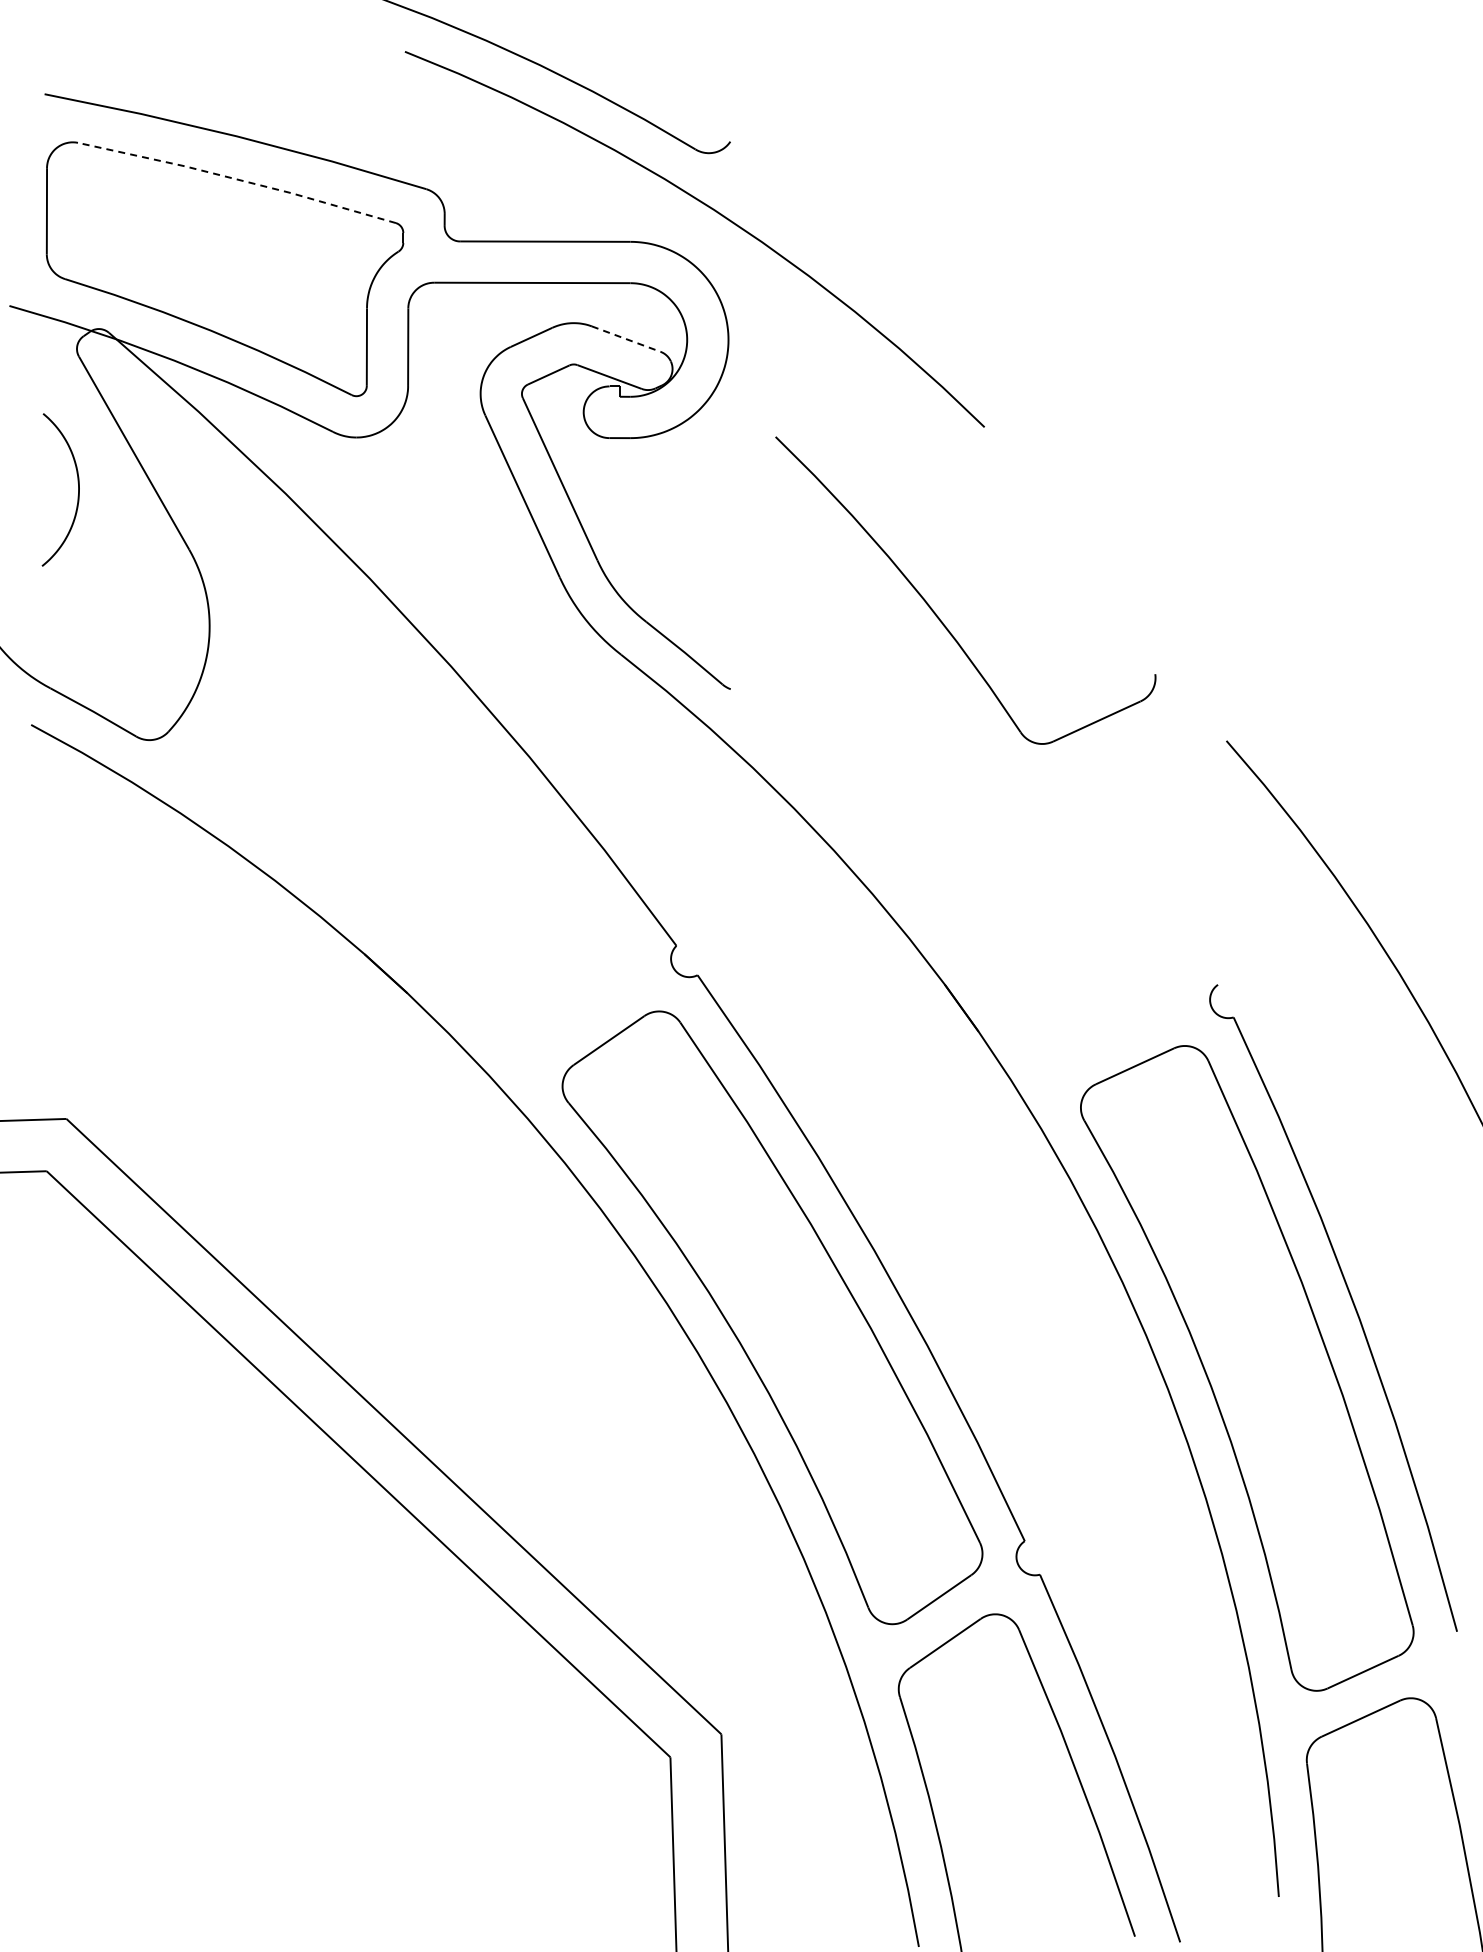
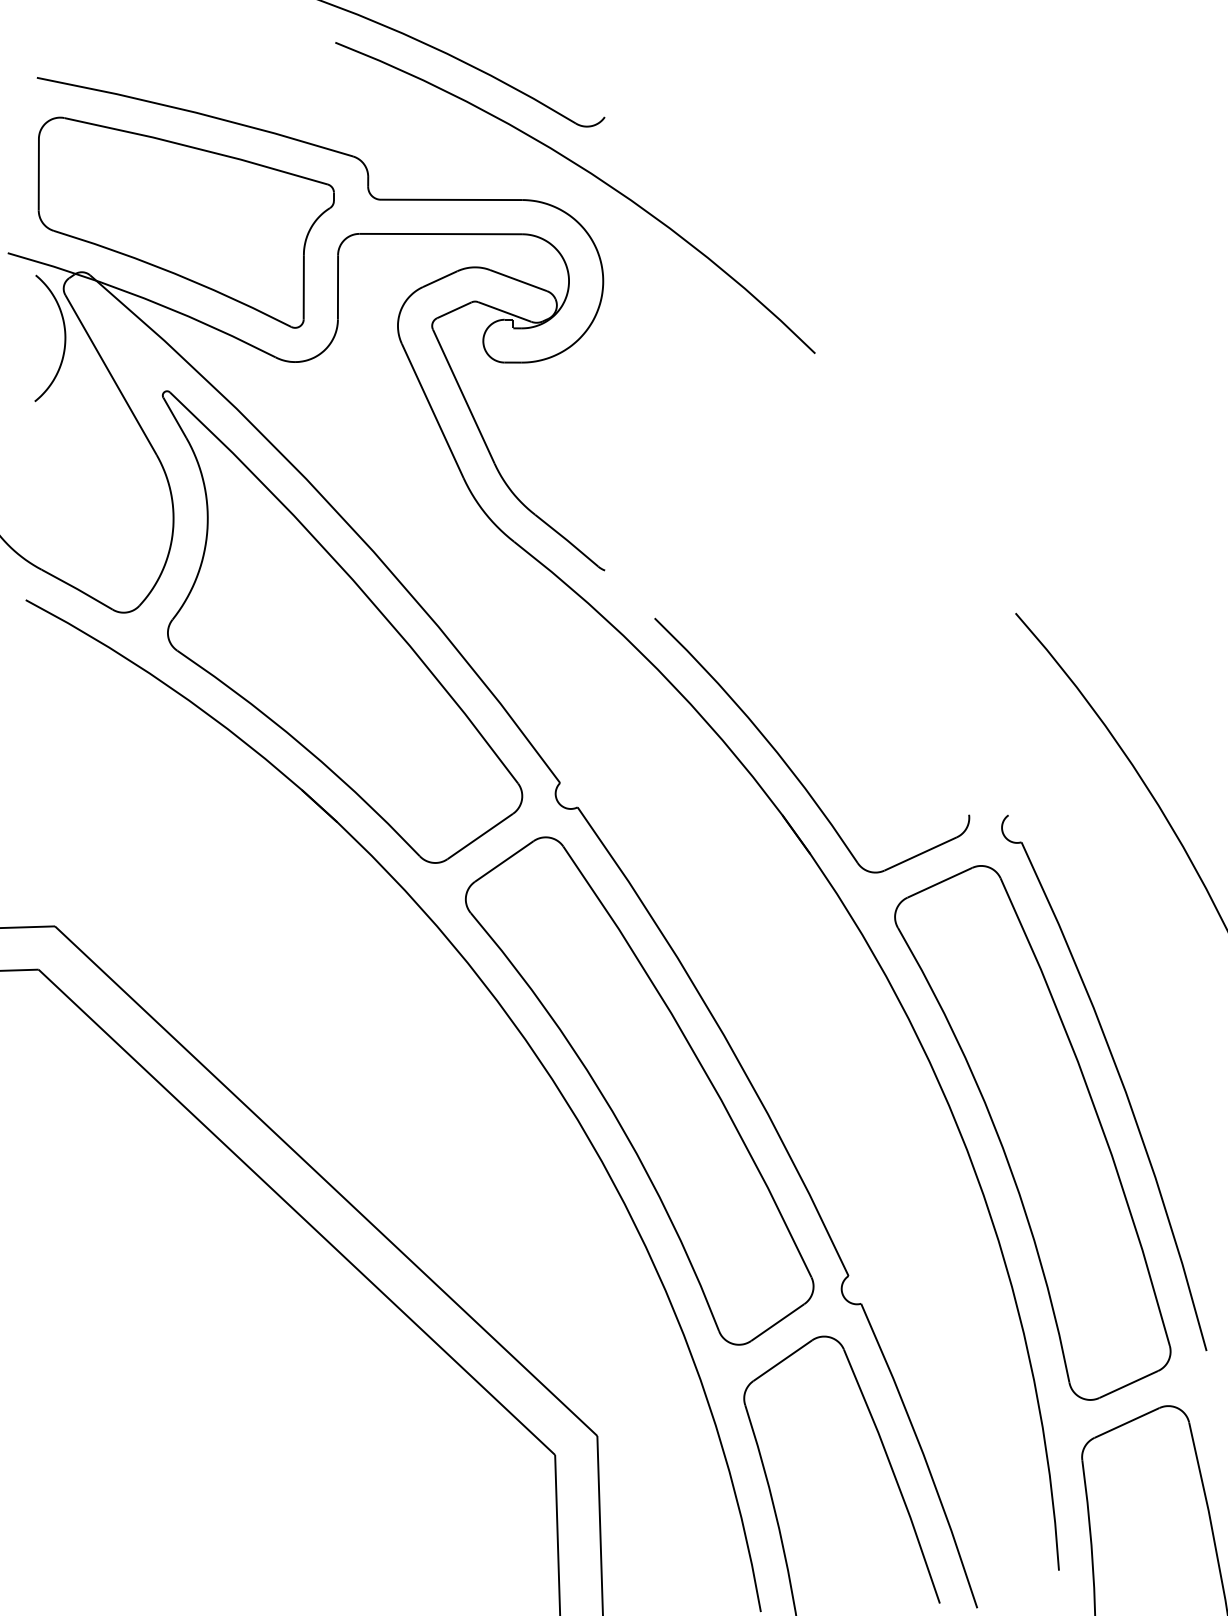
line: (237, 179) -> (196, 148), dashed -> solid
line: (626, 339) -> (518, 280), dashed -> solid
curve: (78, 489) -> (64, 338), moved
part: (936, 613) -> (787, 764), moved
part: (413, 757) -> (342, 627), added

